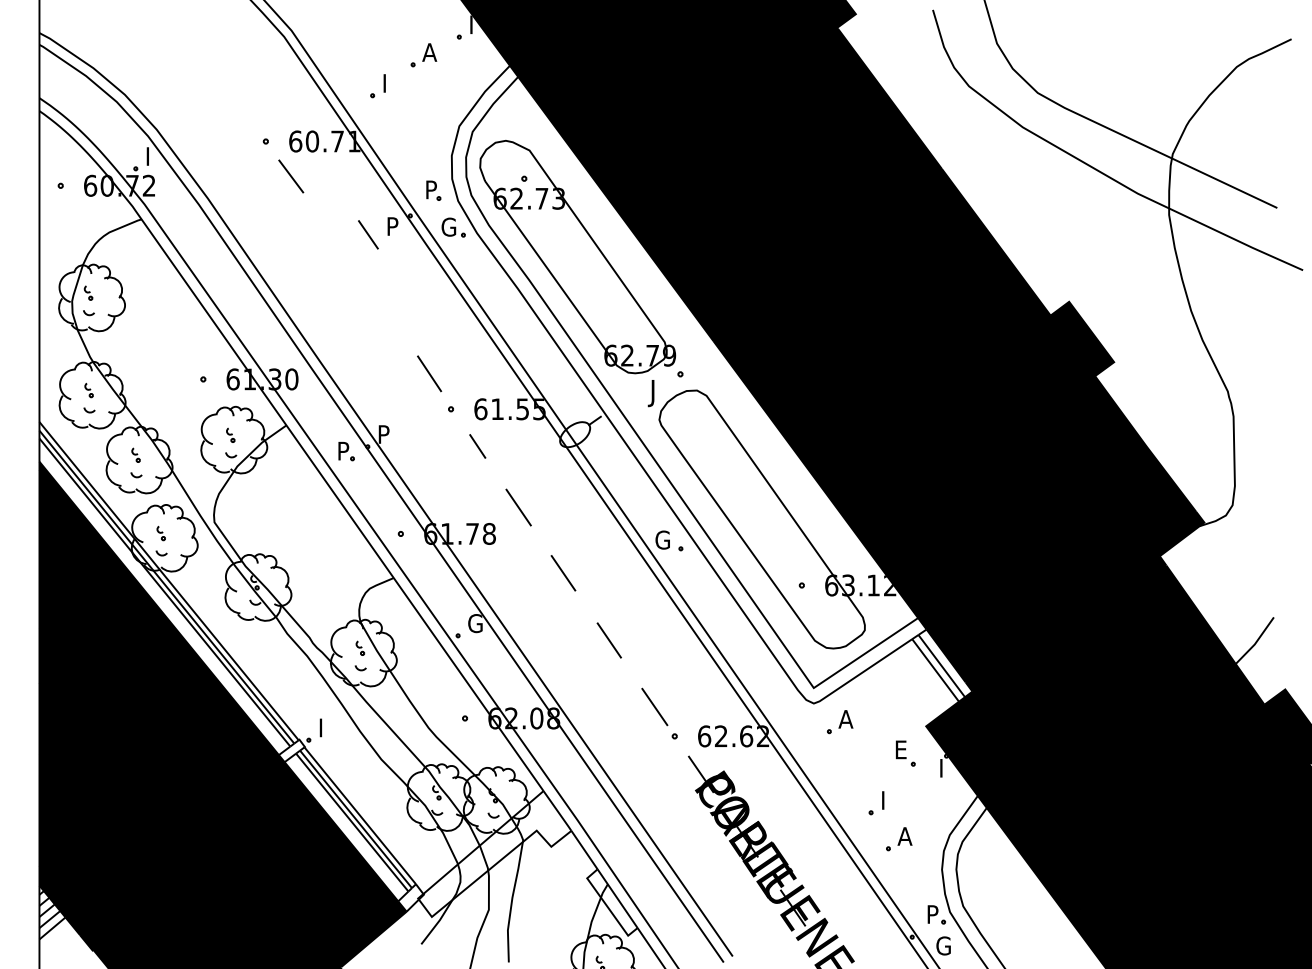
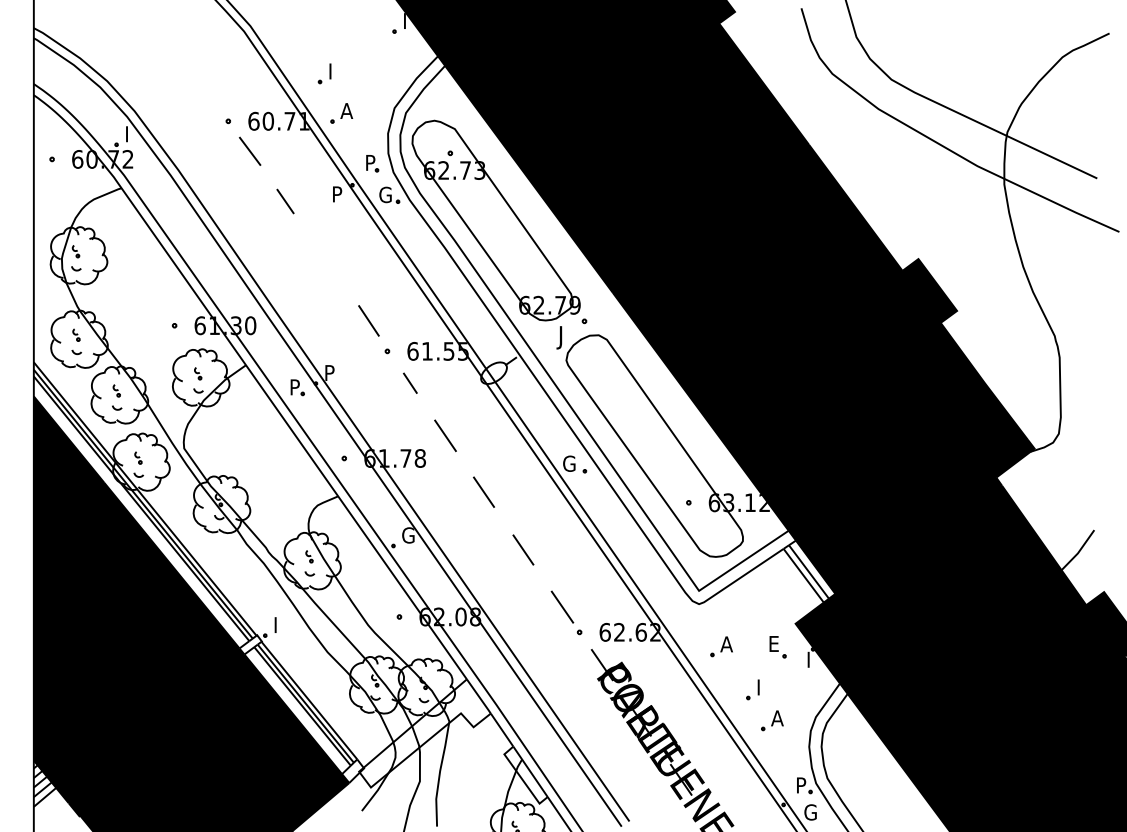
part: (423, 55) -> (341, 113), moved
line: (368, 234) -> (285, 201), moved
part: (840, 722) -> (722, 647), moved

